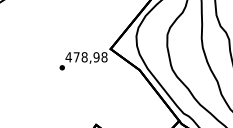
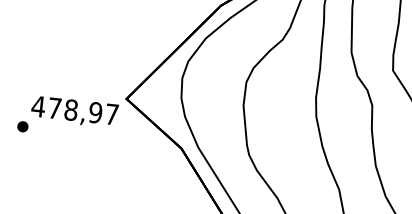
text: (104, 57) -> (111, 114), 478,98 -> 478,97

